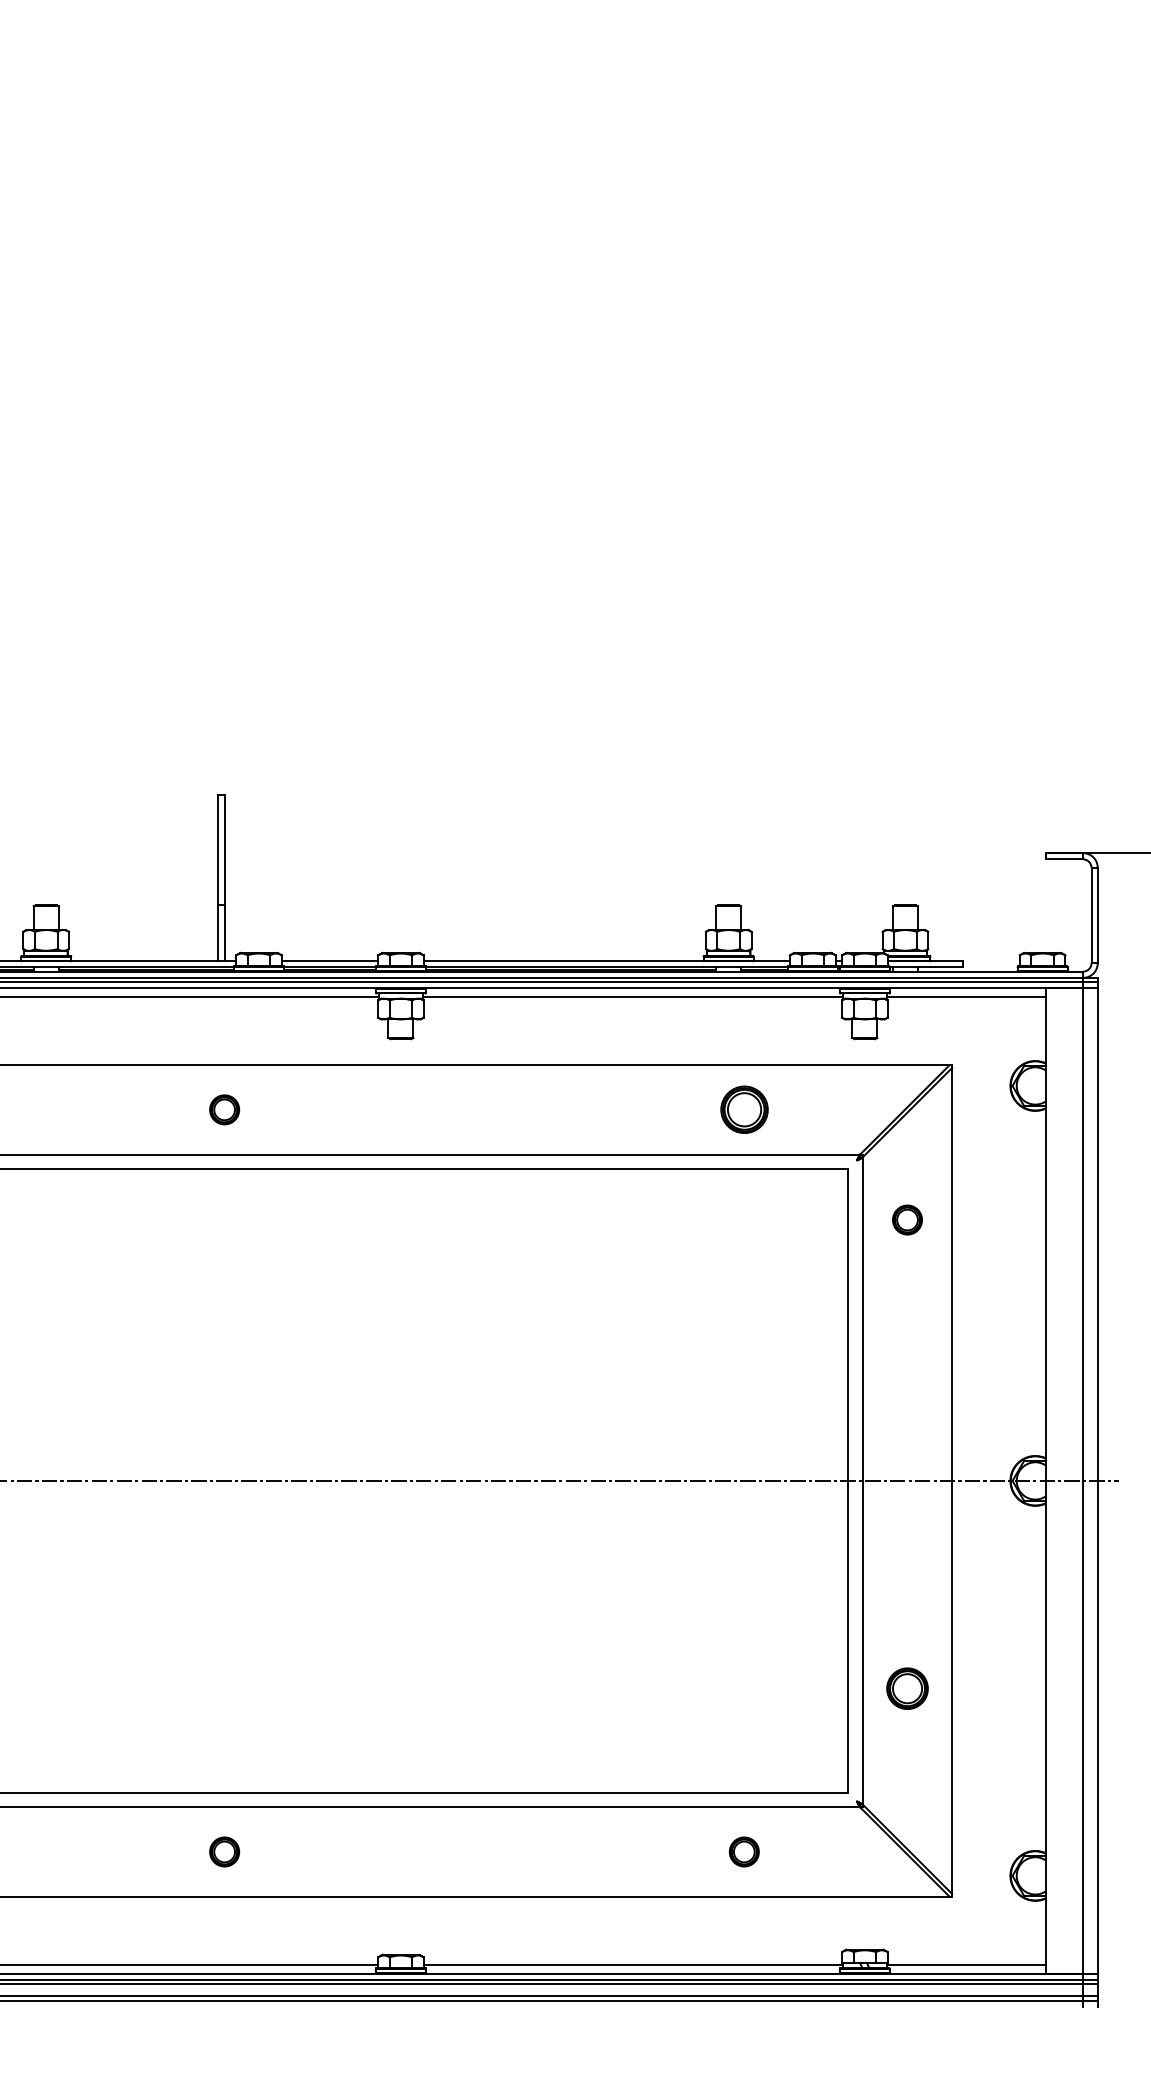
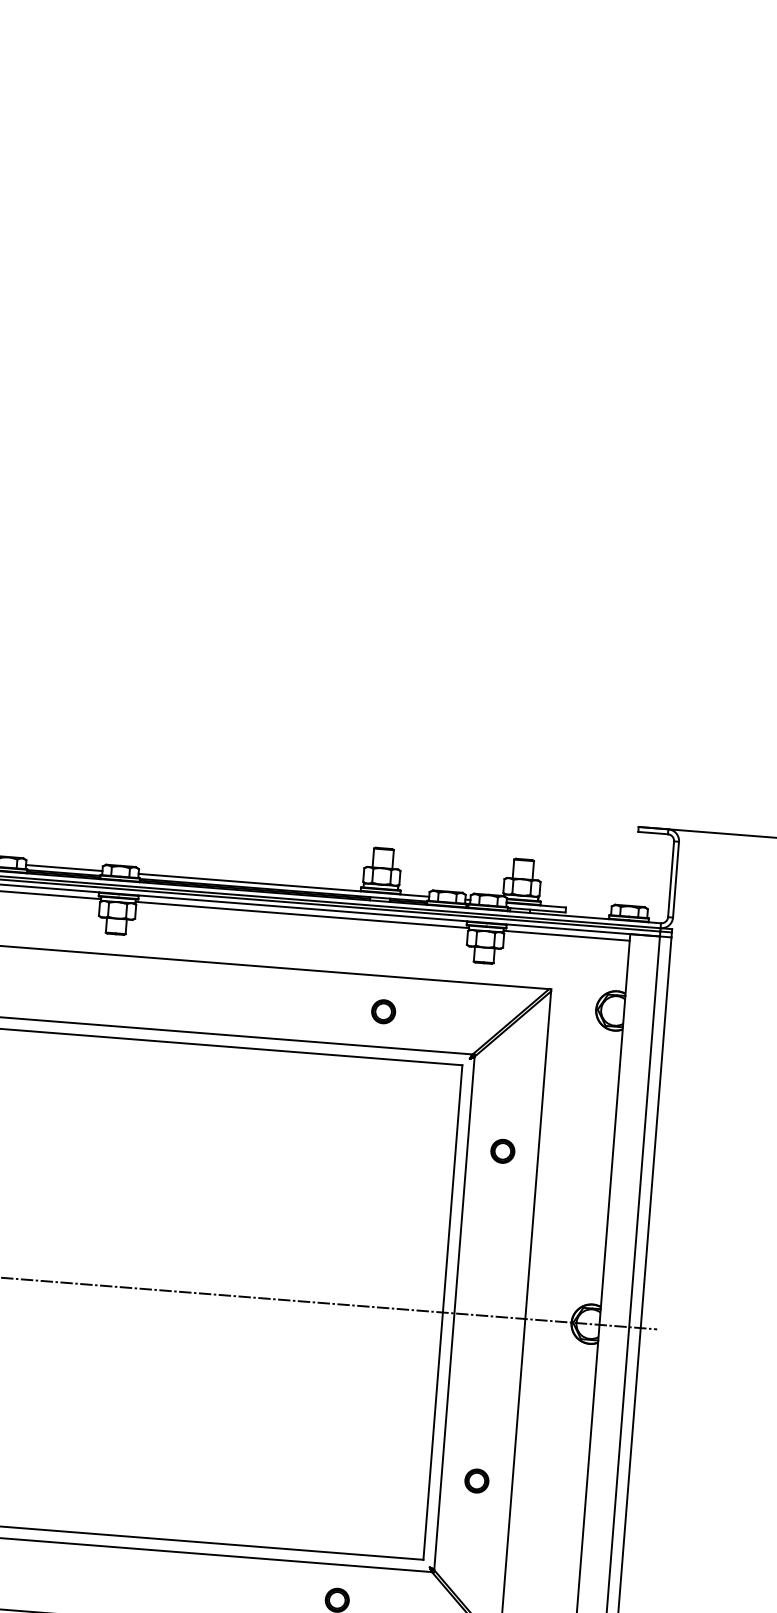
part: (743, 1109) -> (382, 1011), size x0.62
part: (907, 1219) -> (502, 1150), moved
part: (907, 1688) -> (476, 1480), size x0.71

